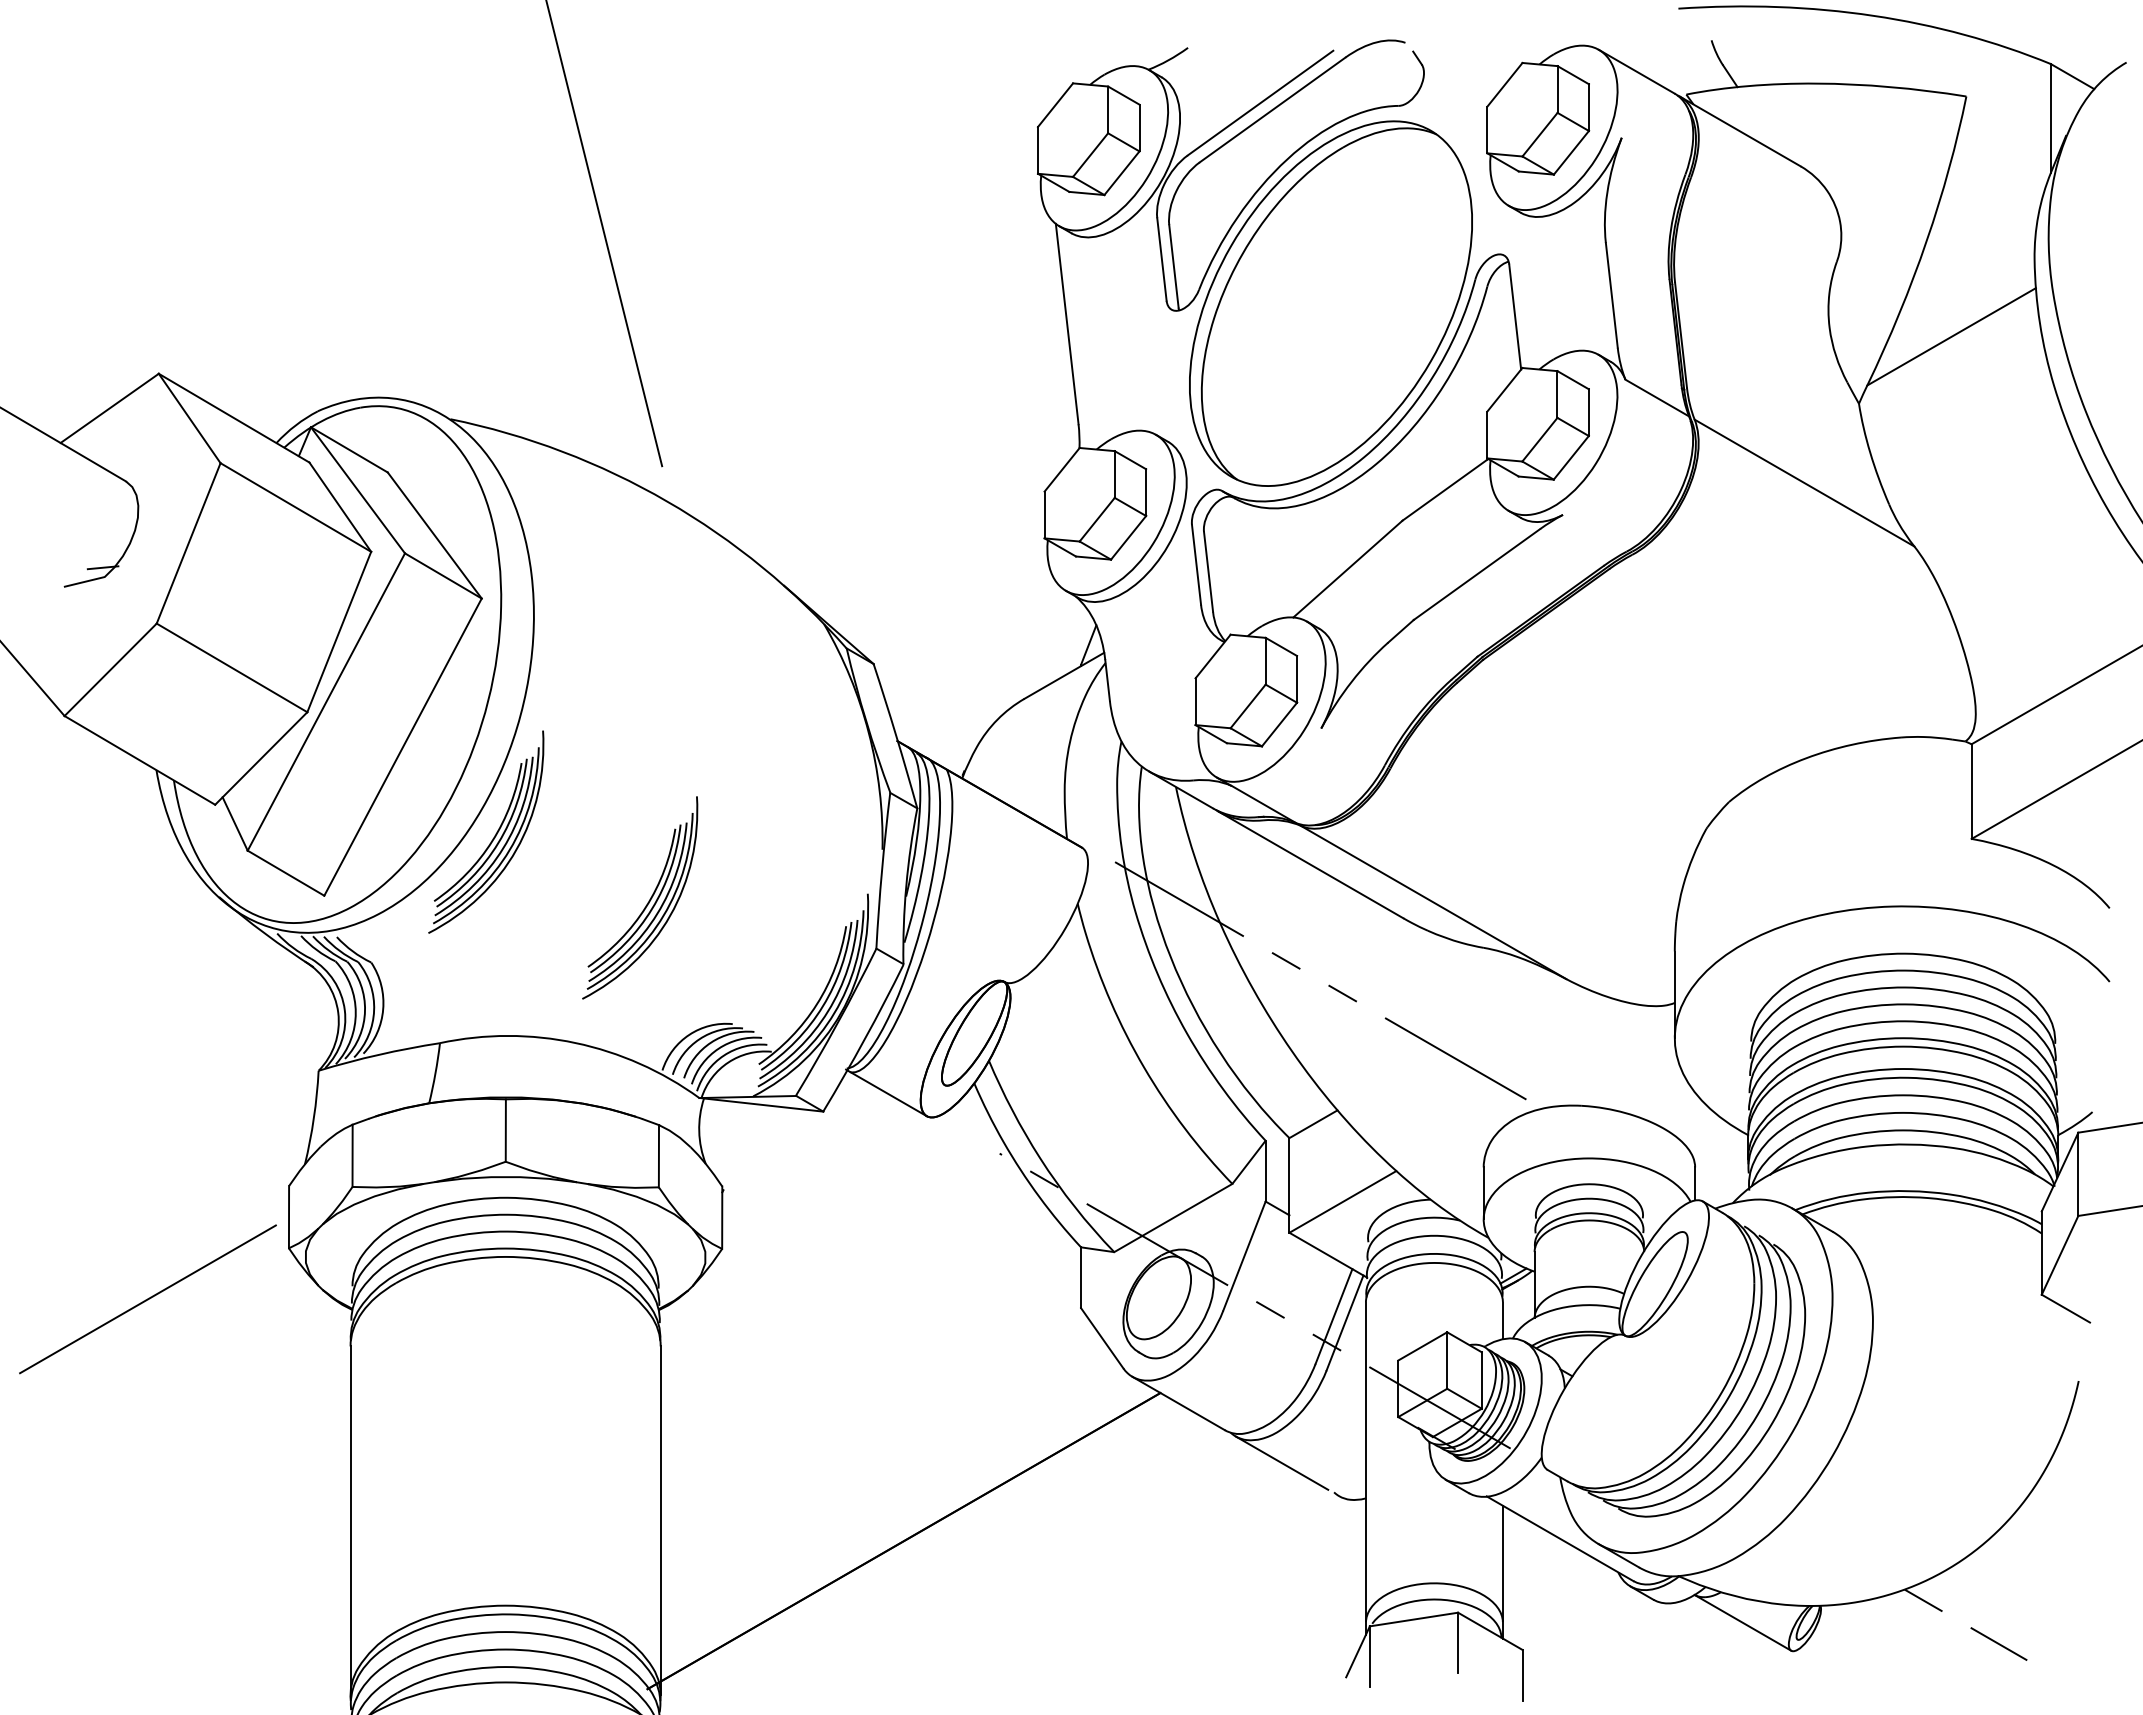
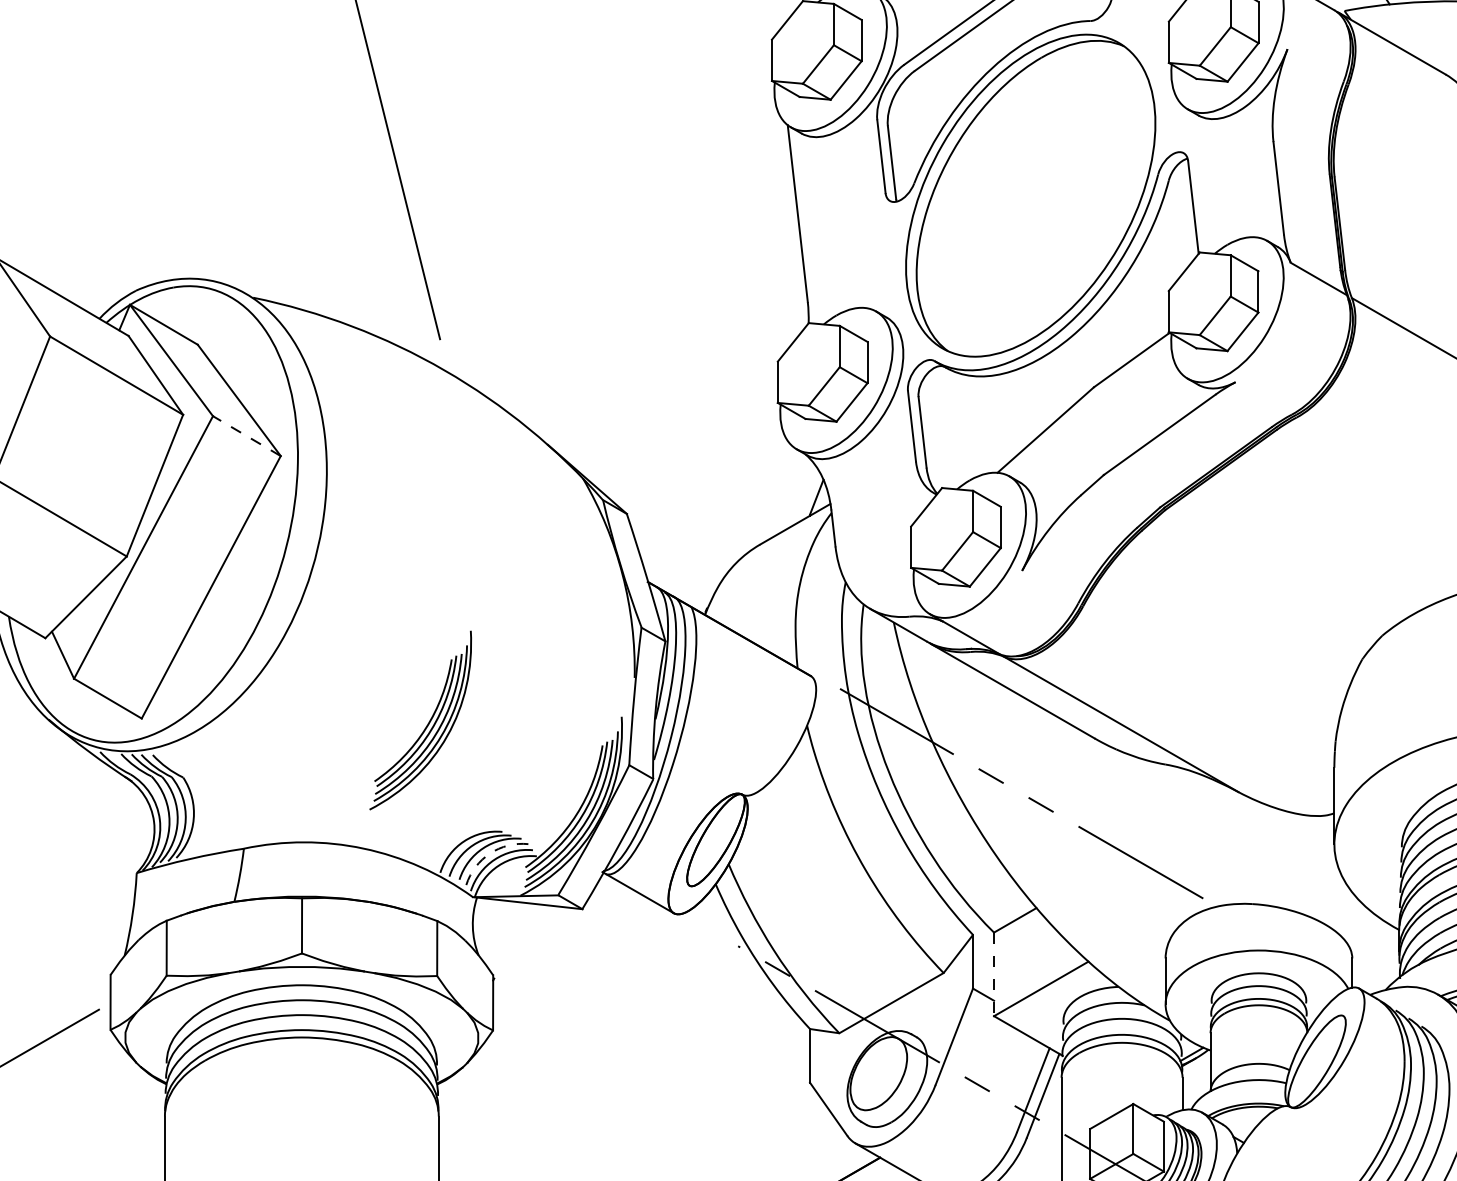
line: (443, 575) -> (246, 435), solid -> dashed
part: (494, 835) -> (292, 665), removed
arc: (718, 1048) -> (489, 853), solid -> dashed
line: (1289, 1185) -> (994, 974), solid -> dashed

